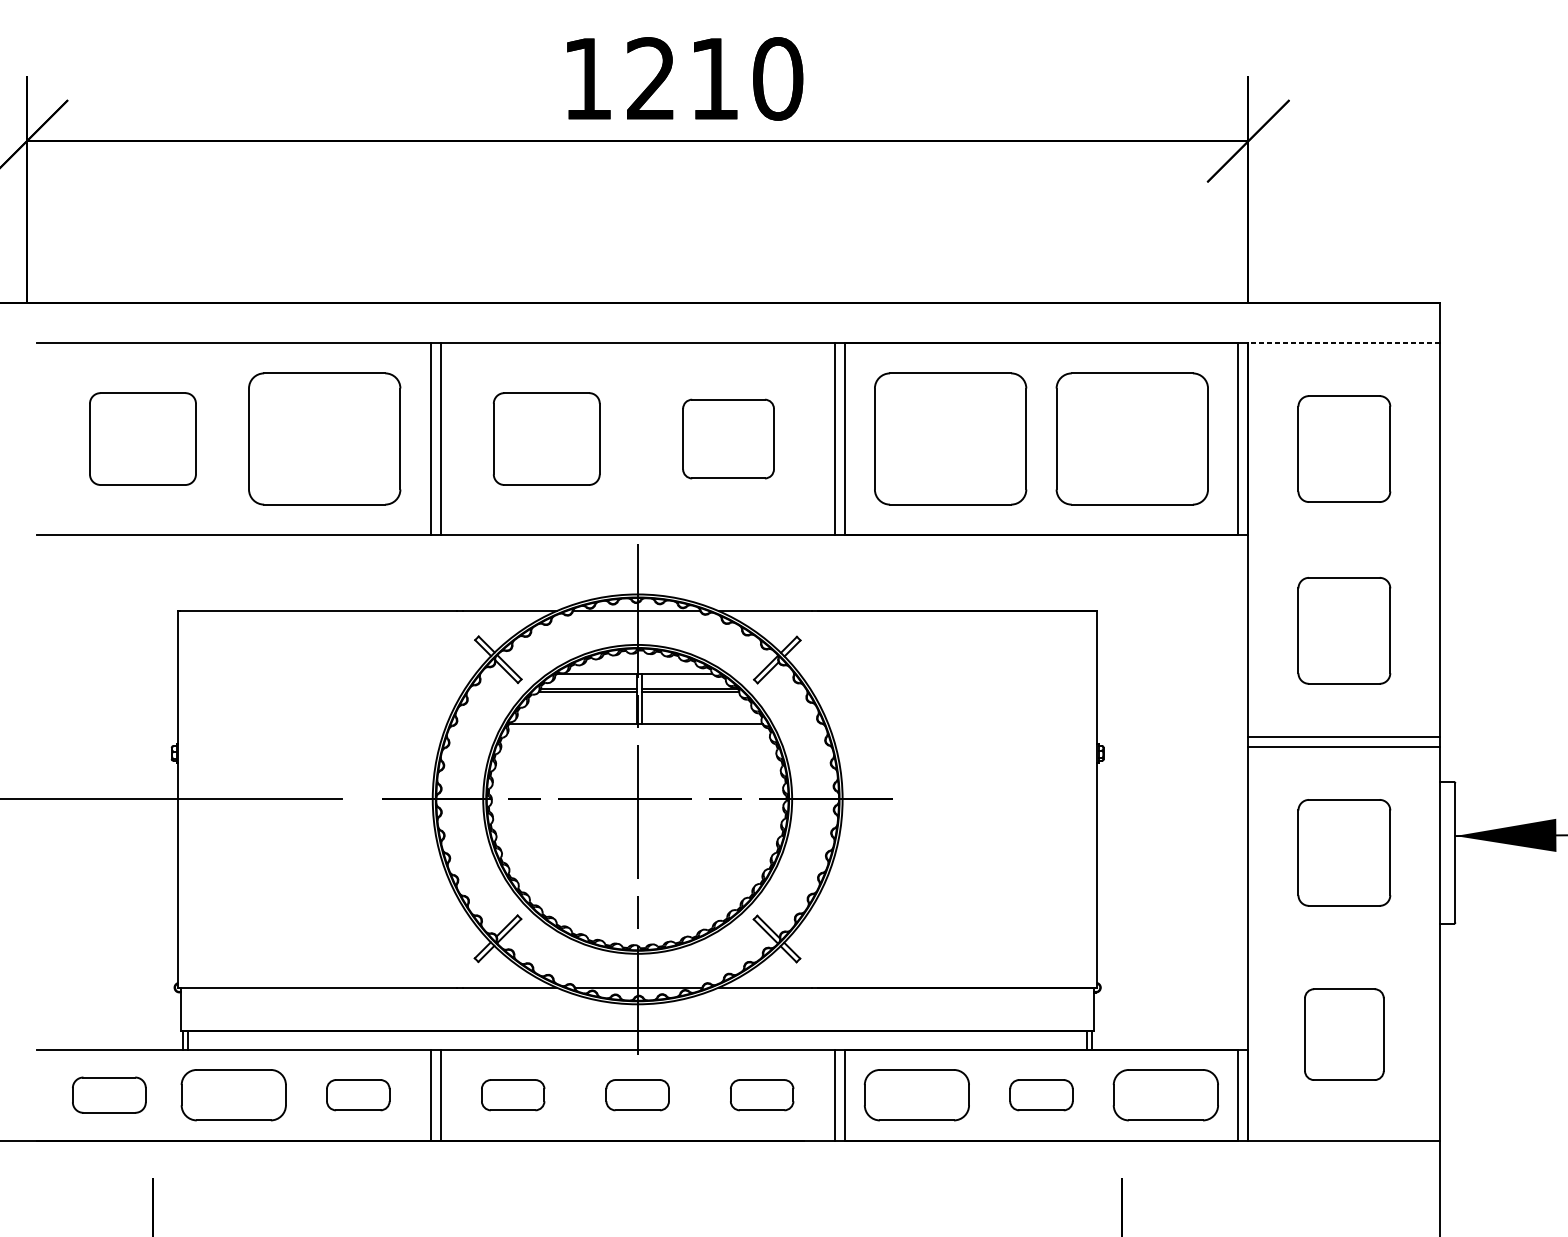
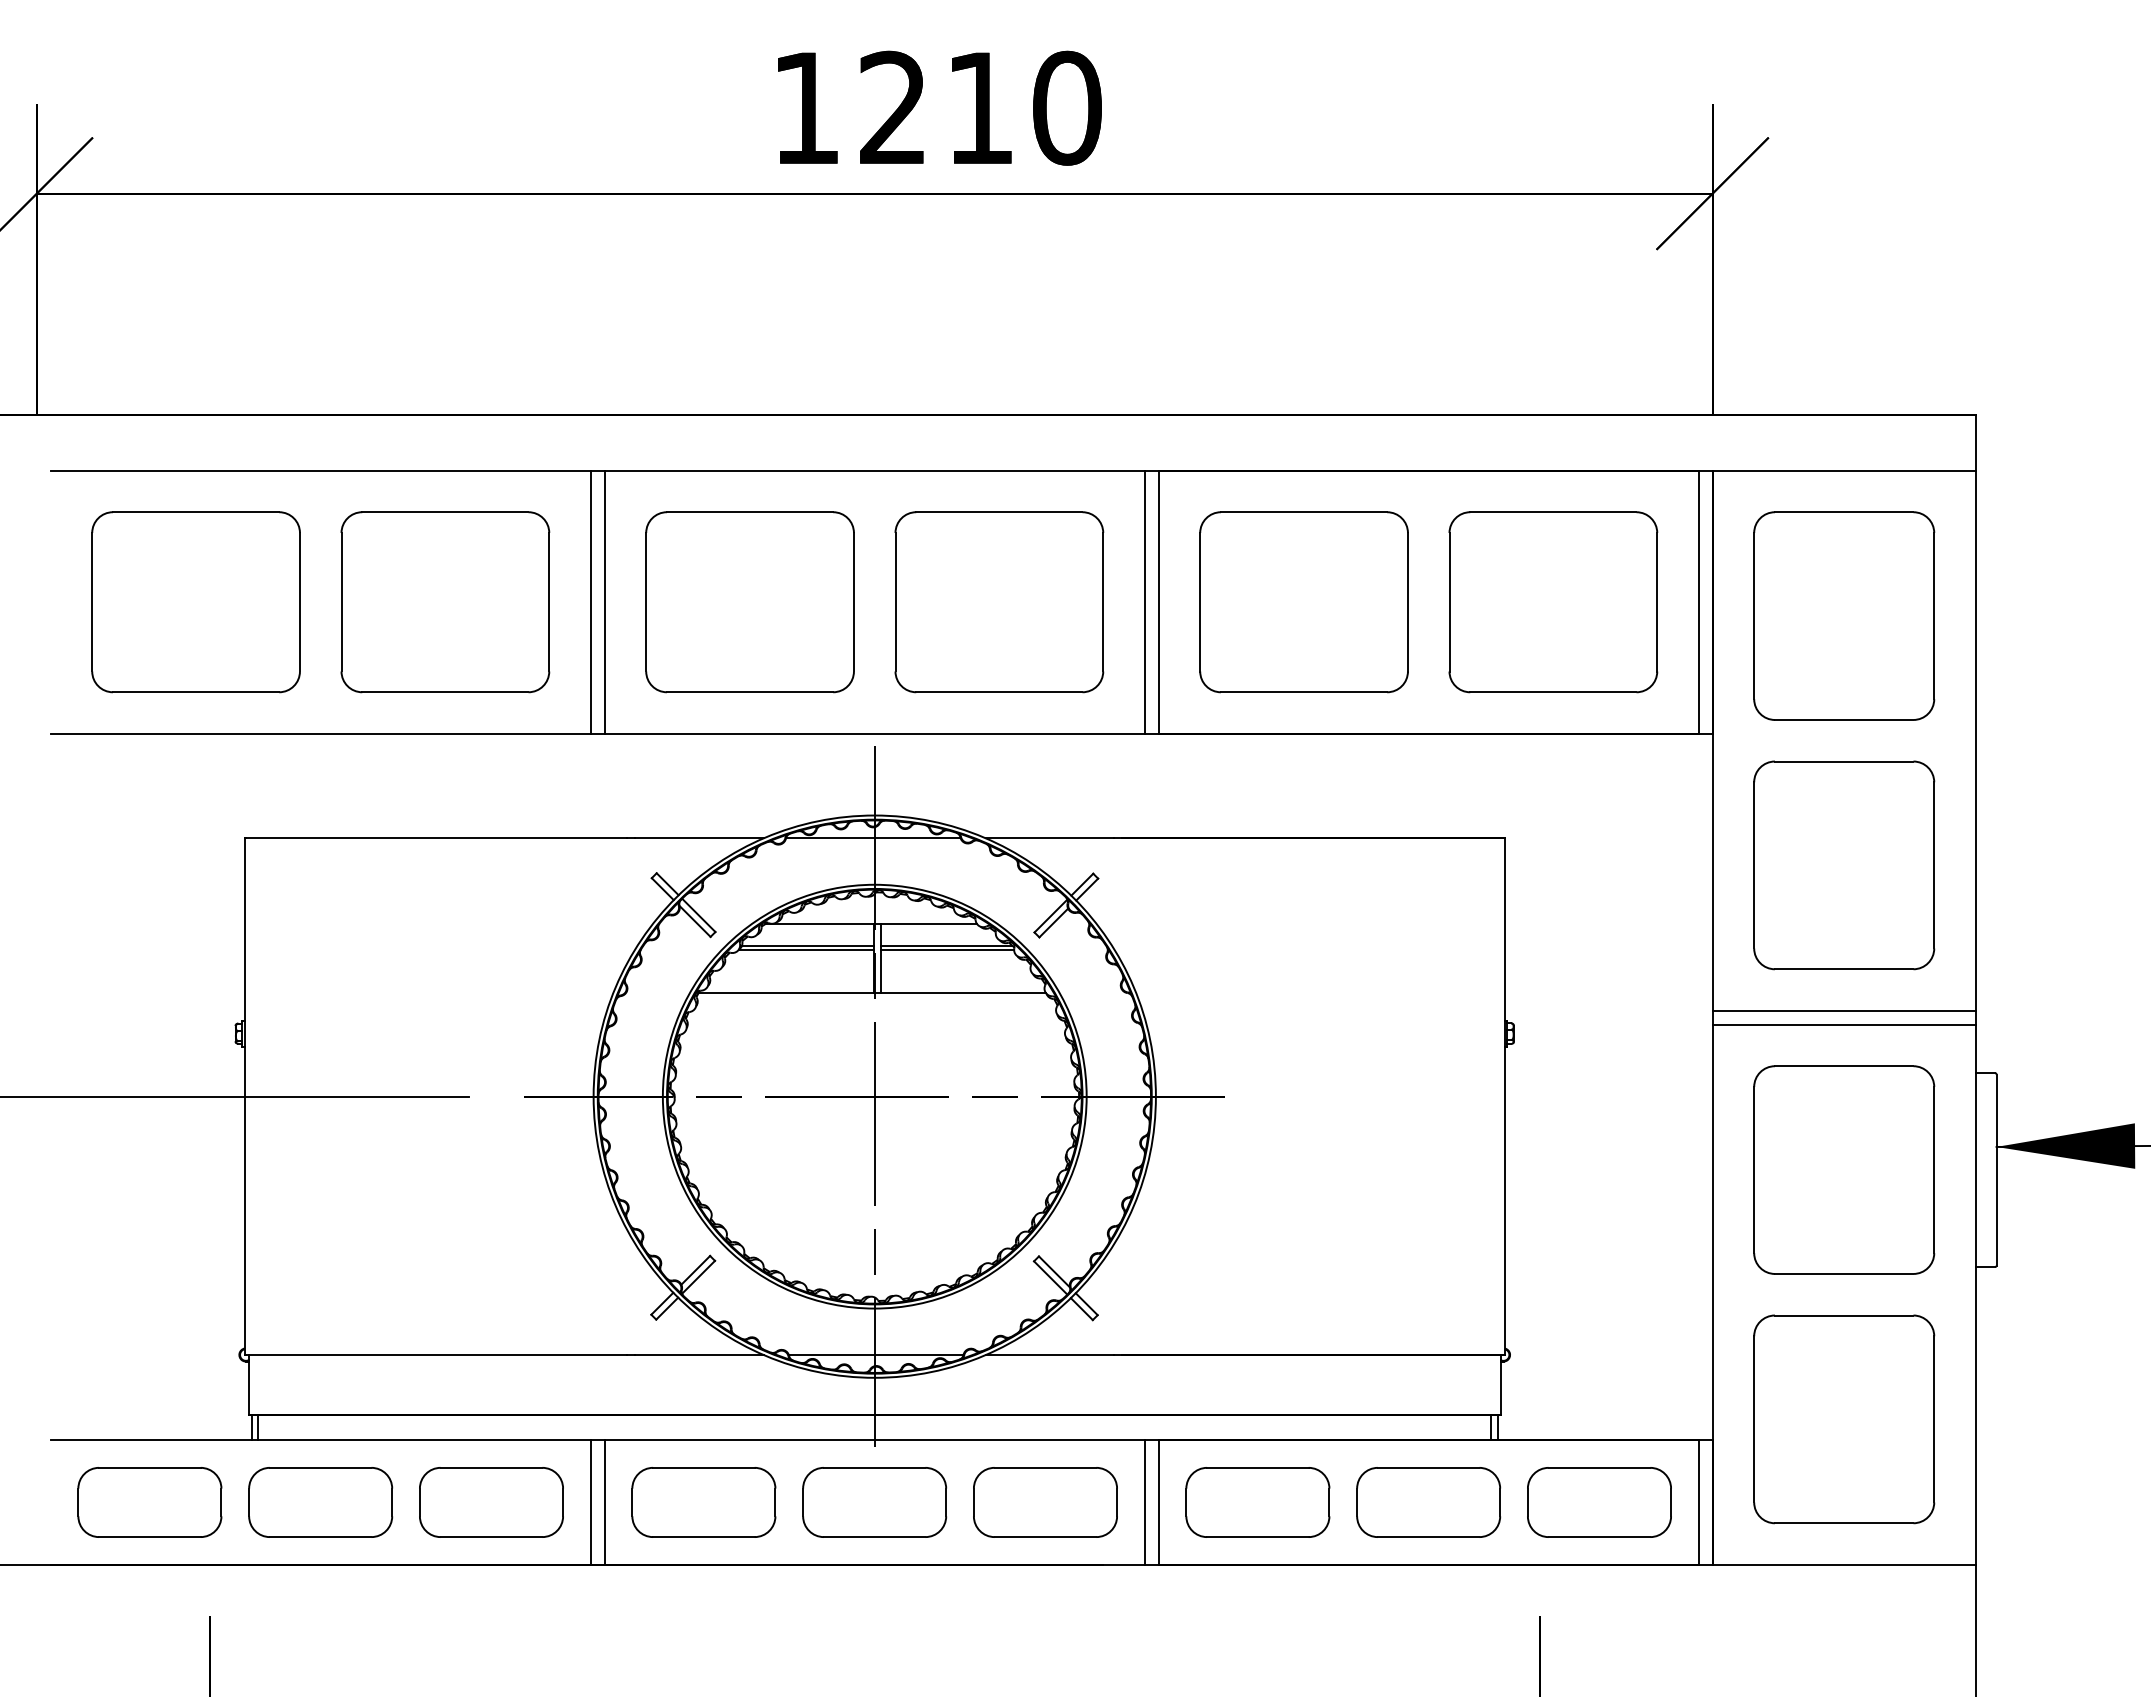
line: (1344, 342) -> (1844, 470), dashed -> solid
part: (142, 439) -> (195, 602), size x1.43
part: (546, 439) -> (749, 602), size x1.43
part: (728, 439) -> (999, 602), size x1.67
part: (1344, 448) -> (1844, 615), size x1.43
part: (1344, 630) -> (1844, 865), size x1.43
part: (1344, 852) -> (1844, 1169), size x1.43
part: (1344, 1034) -> (1844, 1419), size x1.67
part: (109, 1095) -> (149, 1502), size x1.43
part: (358, 1095) -> (491, 1502), size x1.67
part: (512, 1095) -> (703, 1502), size x1.67
part: (637, 1095) -> (874, 1502), size x1.67
part: (762, 1095) -> (1045, 1502), size x1.67
part: (1041, 1095) -> (1428, 1502), size x1.67

